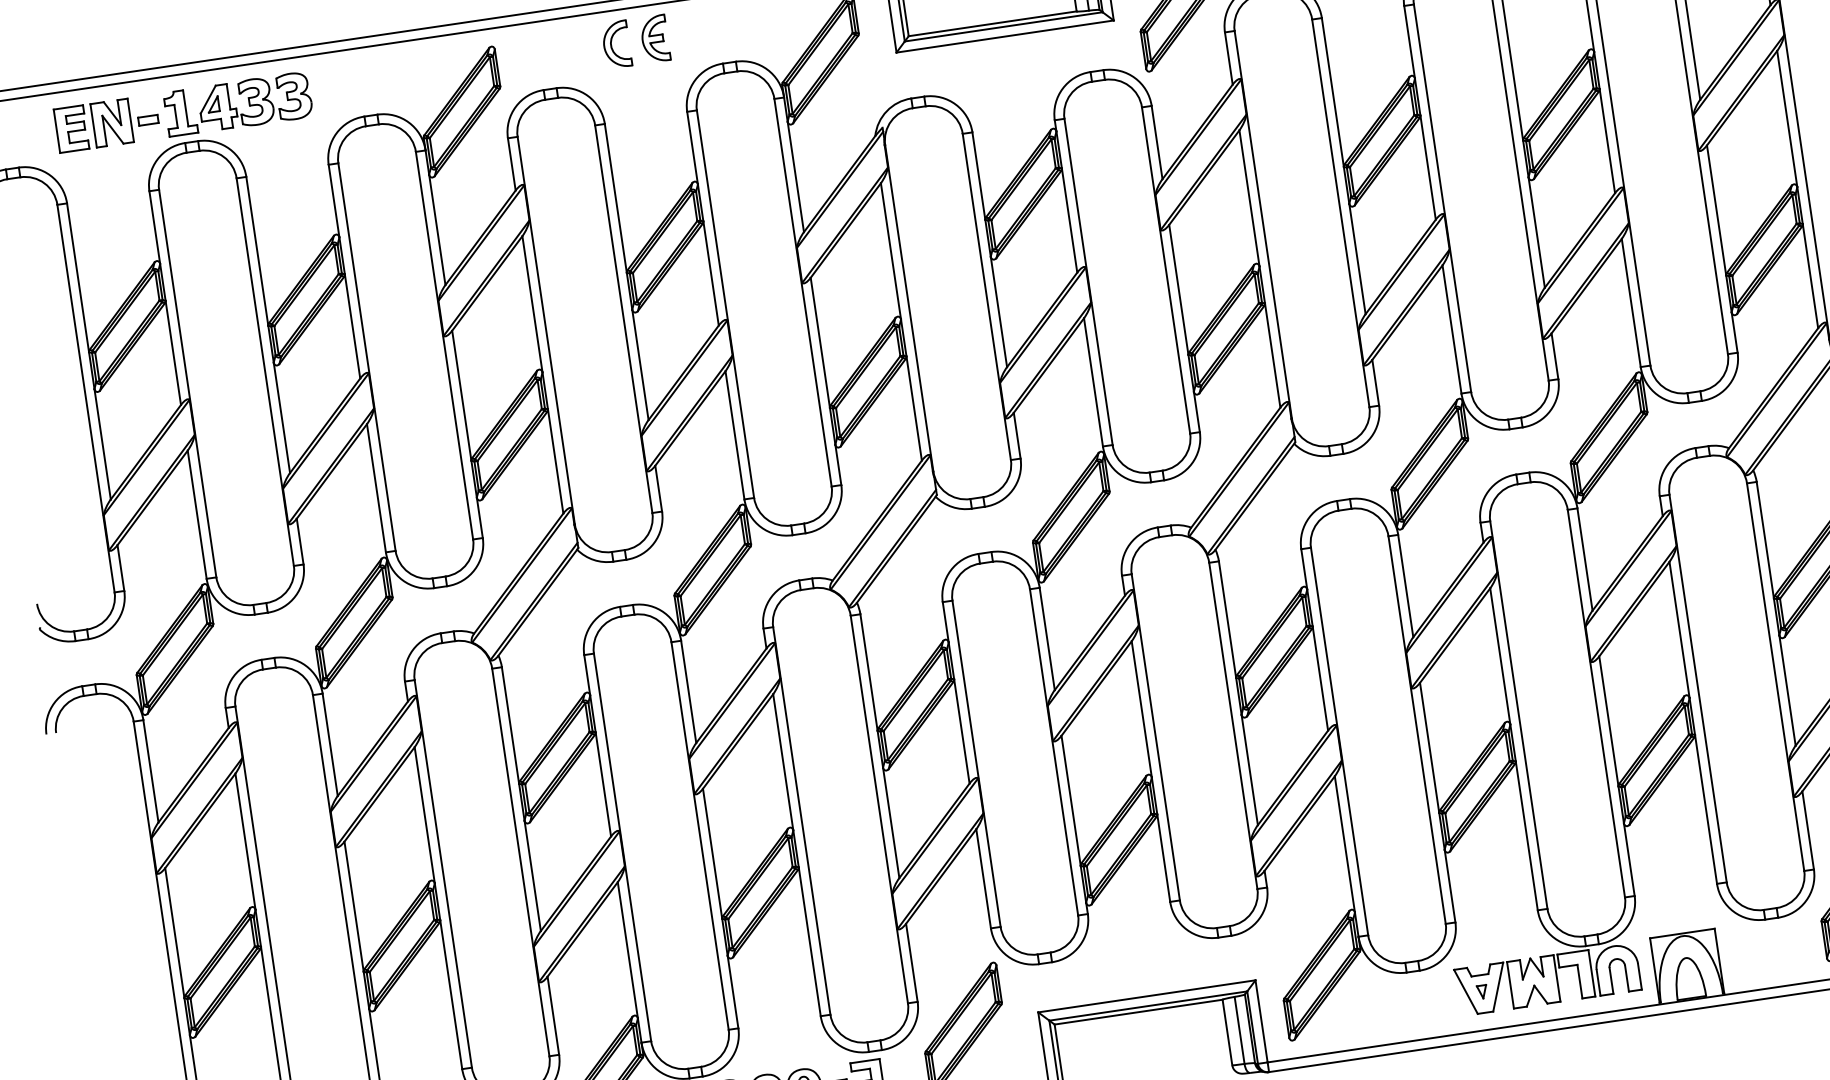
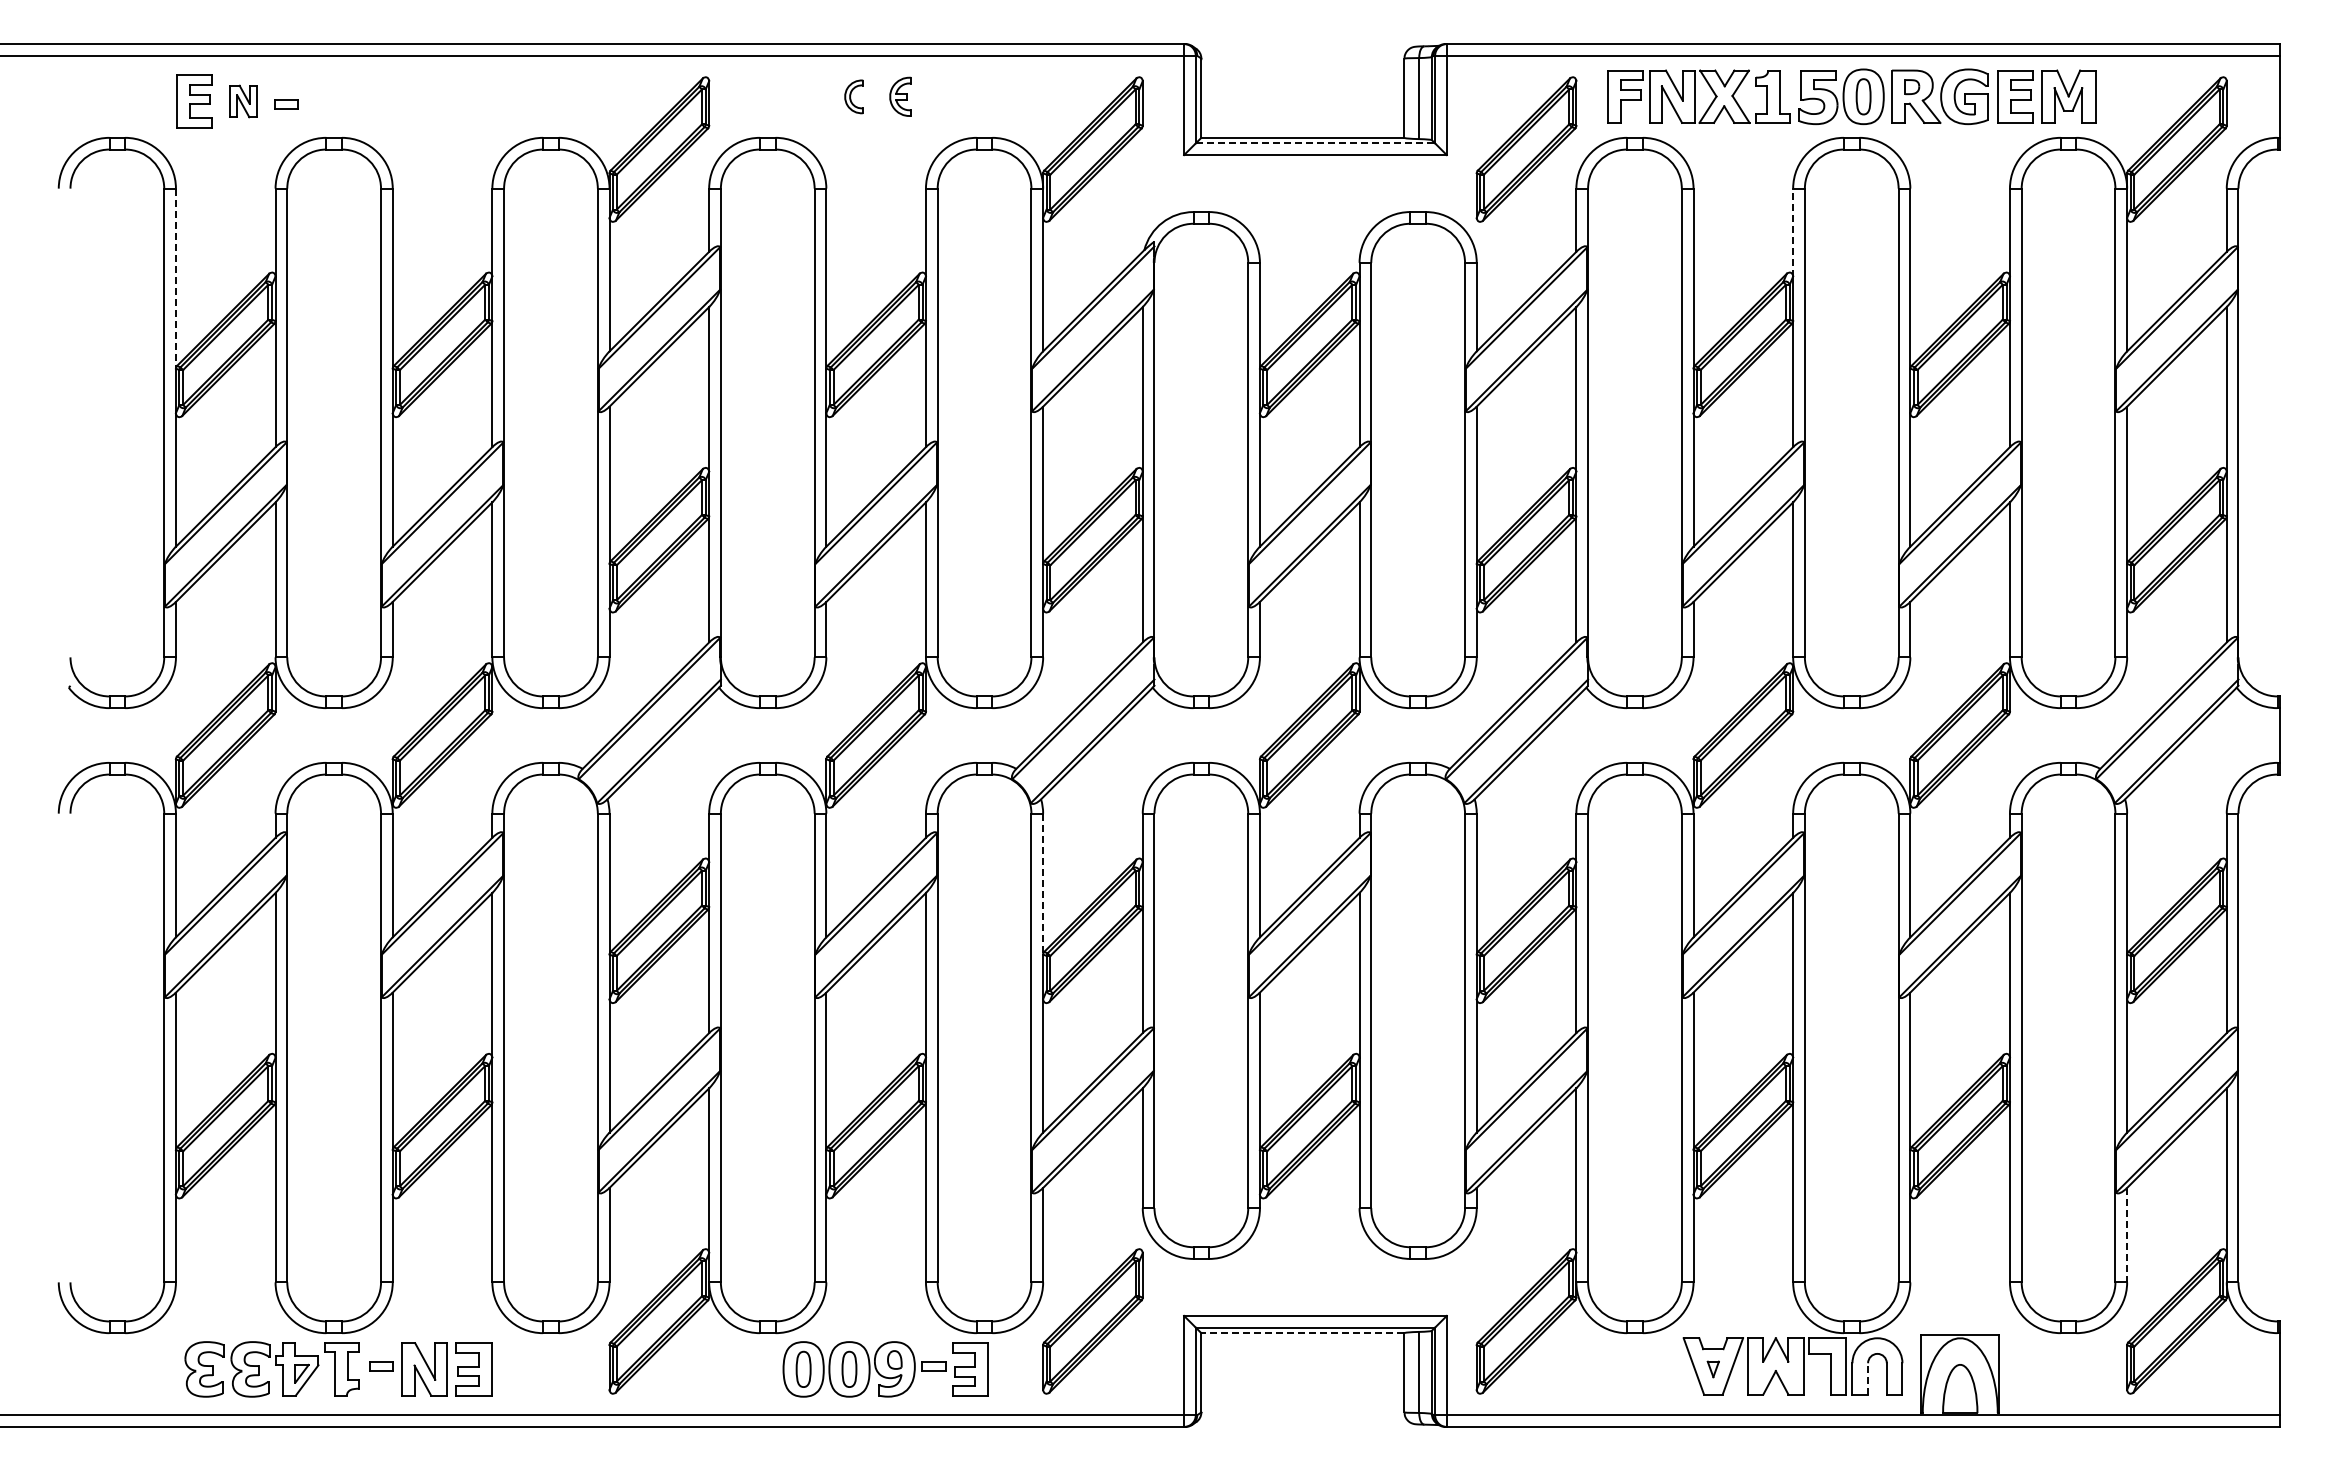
line: (1003, 26) -> (1315, 143), solid -> dashed
part: (654, 38) -> (900, 96), size x0.7
line: (1409, 42) -> (1793, 232), solid -> dashed
part: (616, 44) -> (853, 96), size x0.6
part: (237, 104) -> (395, 101), removed
part: (112, 123) -> (243, 101), size x0.6
line: (77, 278) -> (175, 279), solid -> dashed
line: (869, 672) -> (1043, 884), solid -> dashed
line: (1808, 830) -> (2127, 1235), solid -> dashed
line: (1611, 980) -> (1868, 1378), solid -> dashed
line: (1138, 1012) -> (1302, 1333), solid -> dashed

